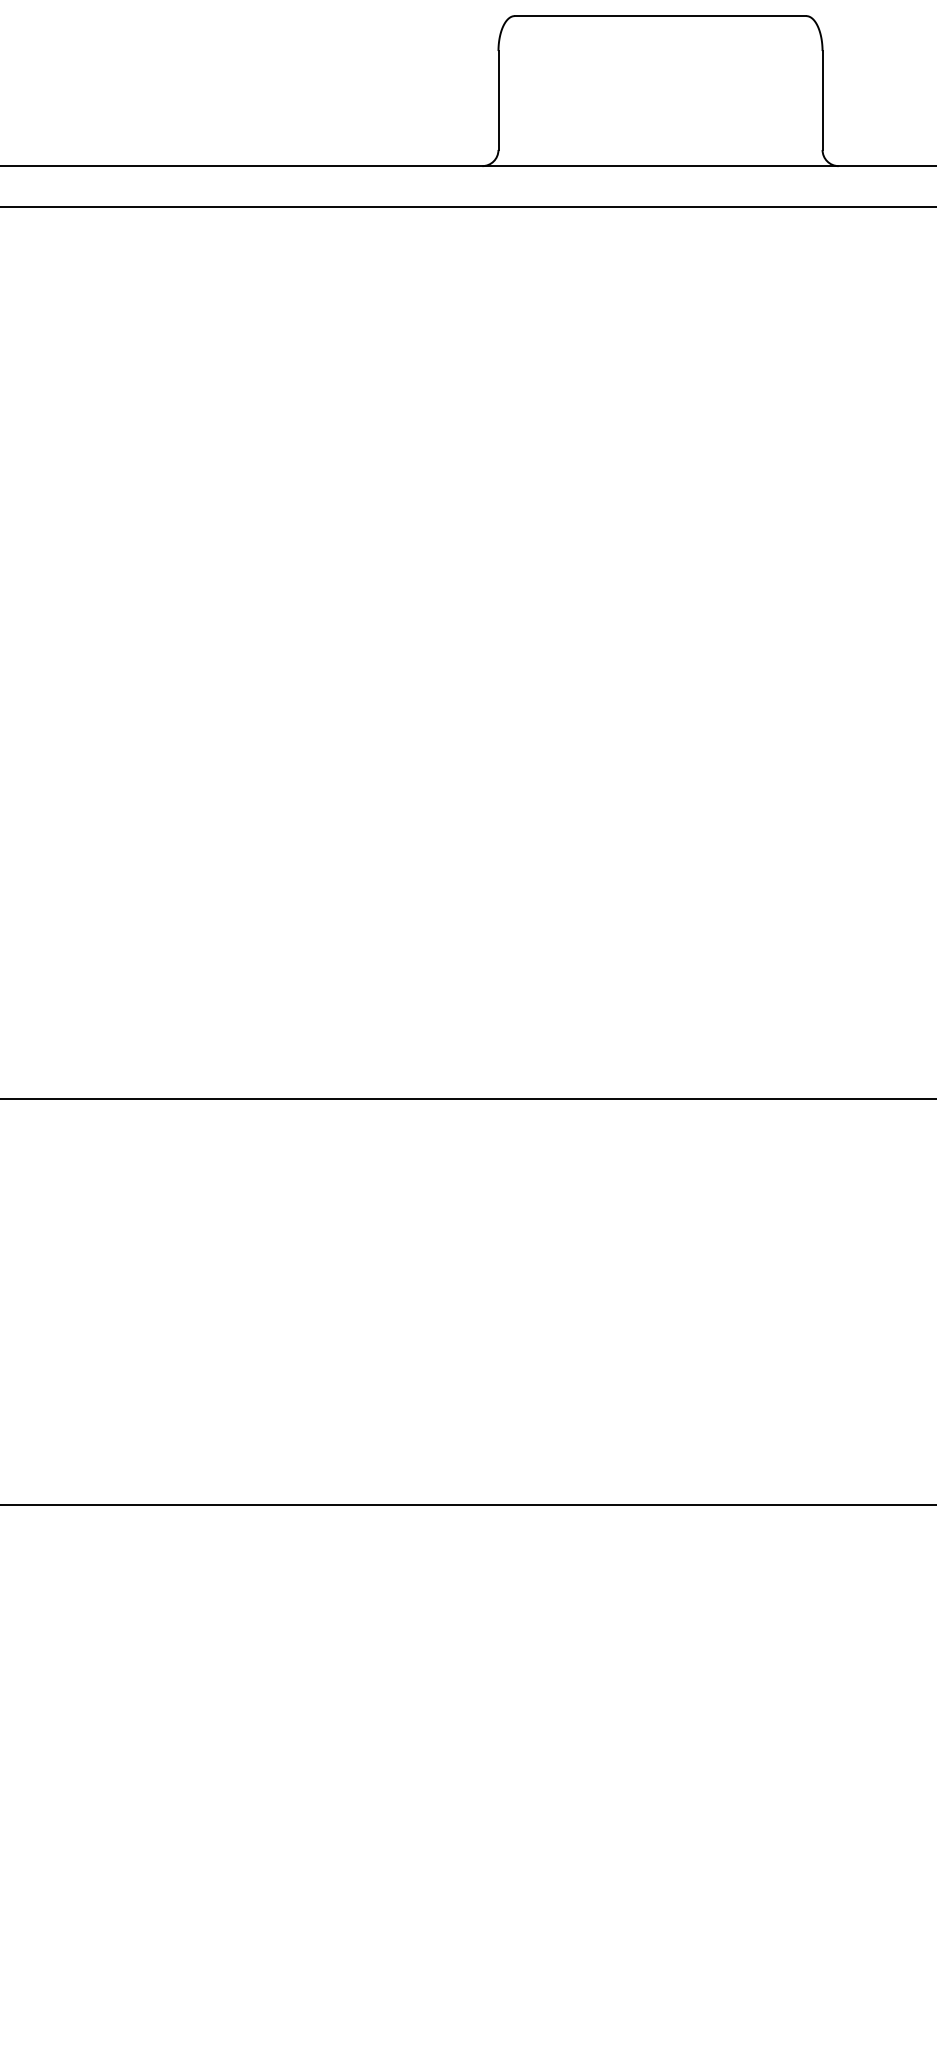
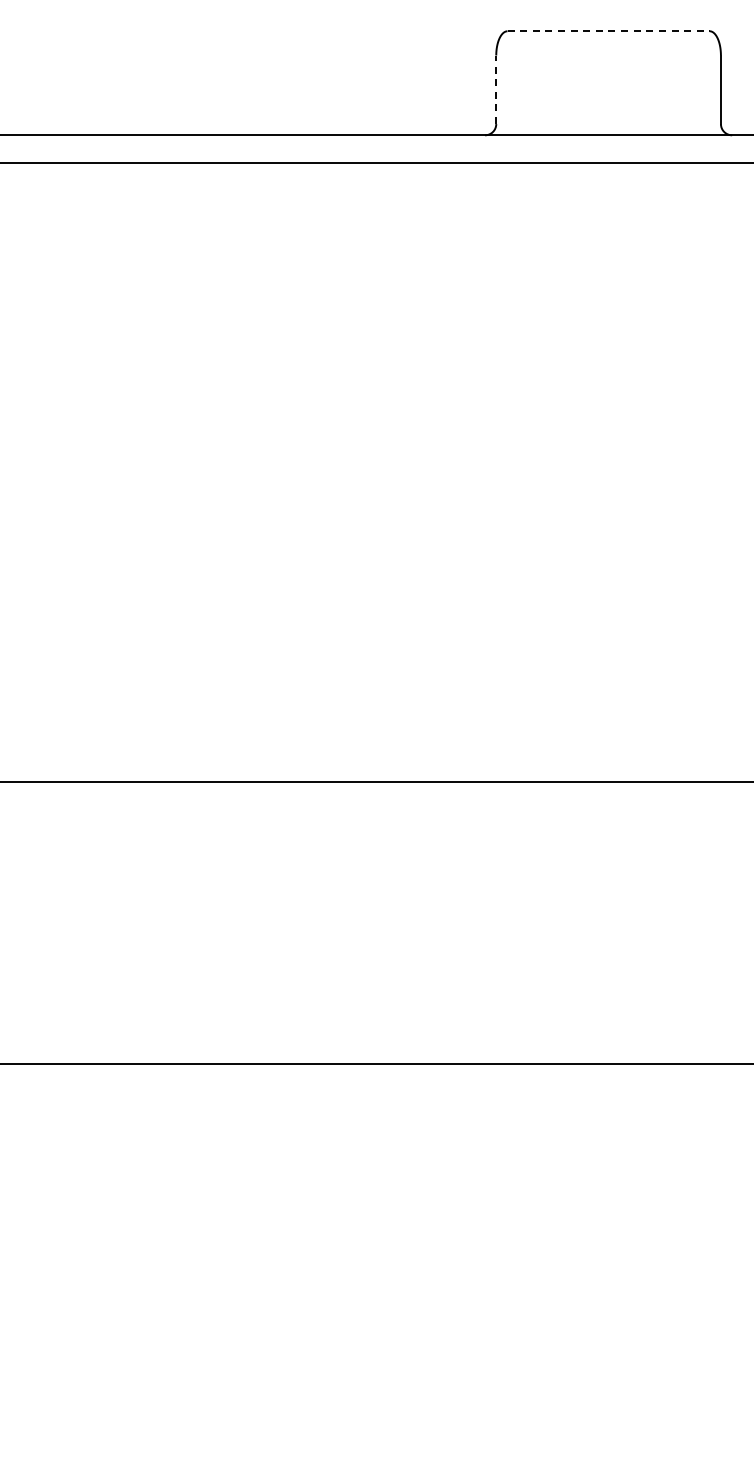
line: (661, 16) -> (609, 31), solid -> dashed
line: (498, 100) -> (496, 89), solid -> dashed

